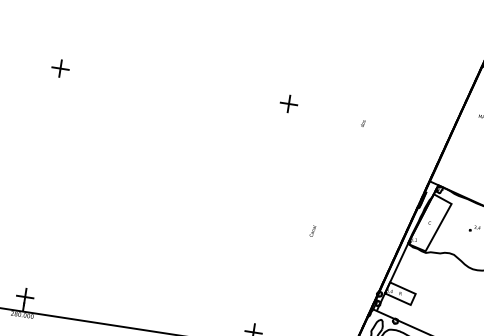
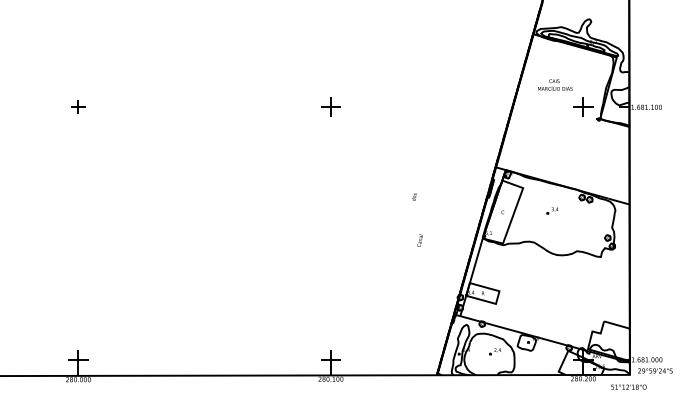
part: (60, 67) -> (78, 106), size x0.7
text: (363, 123) -> (414, 196), moved
text: (312, 230) -> (419, 240), moved

